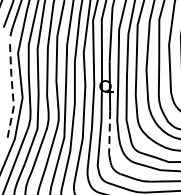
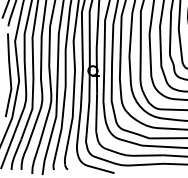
line: (12, 92) -> (10, 76), dashed -> solid
line: (109, 133) -> (96, 112), dashed -> solid

